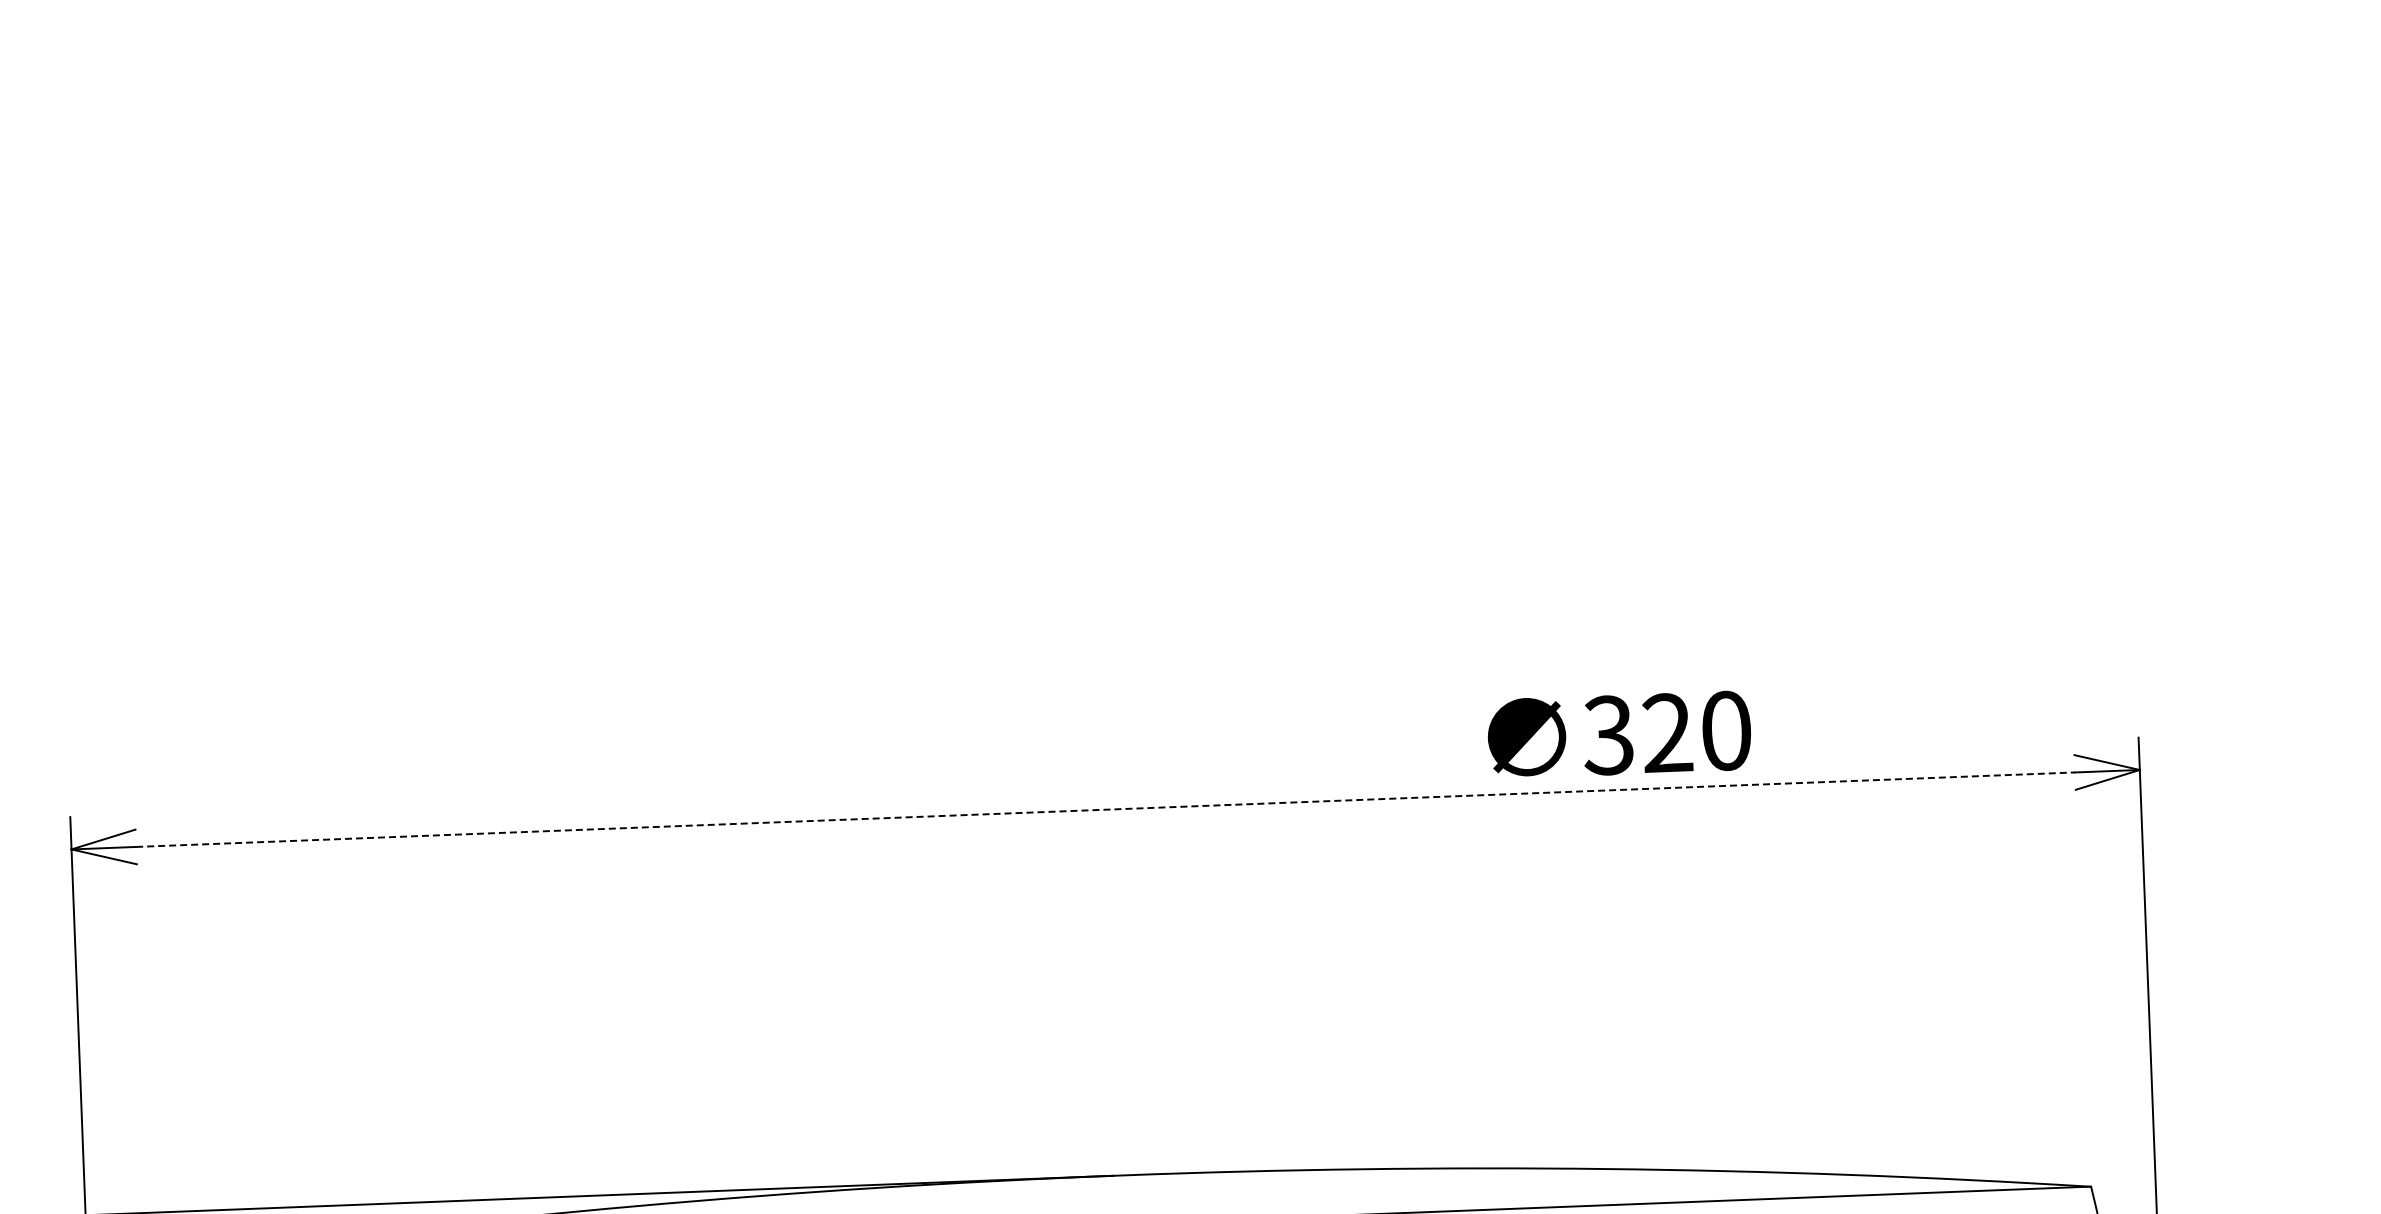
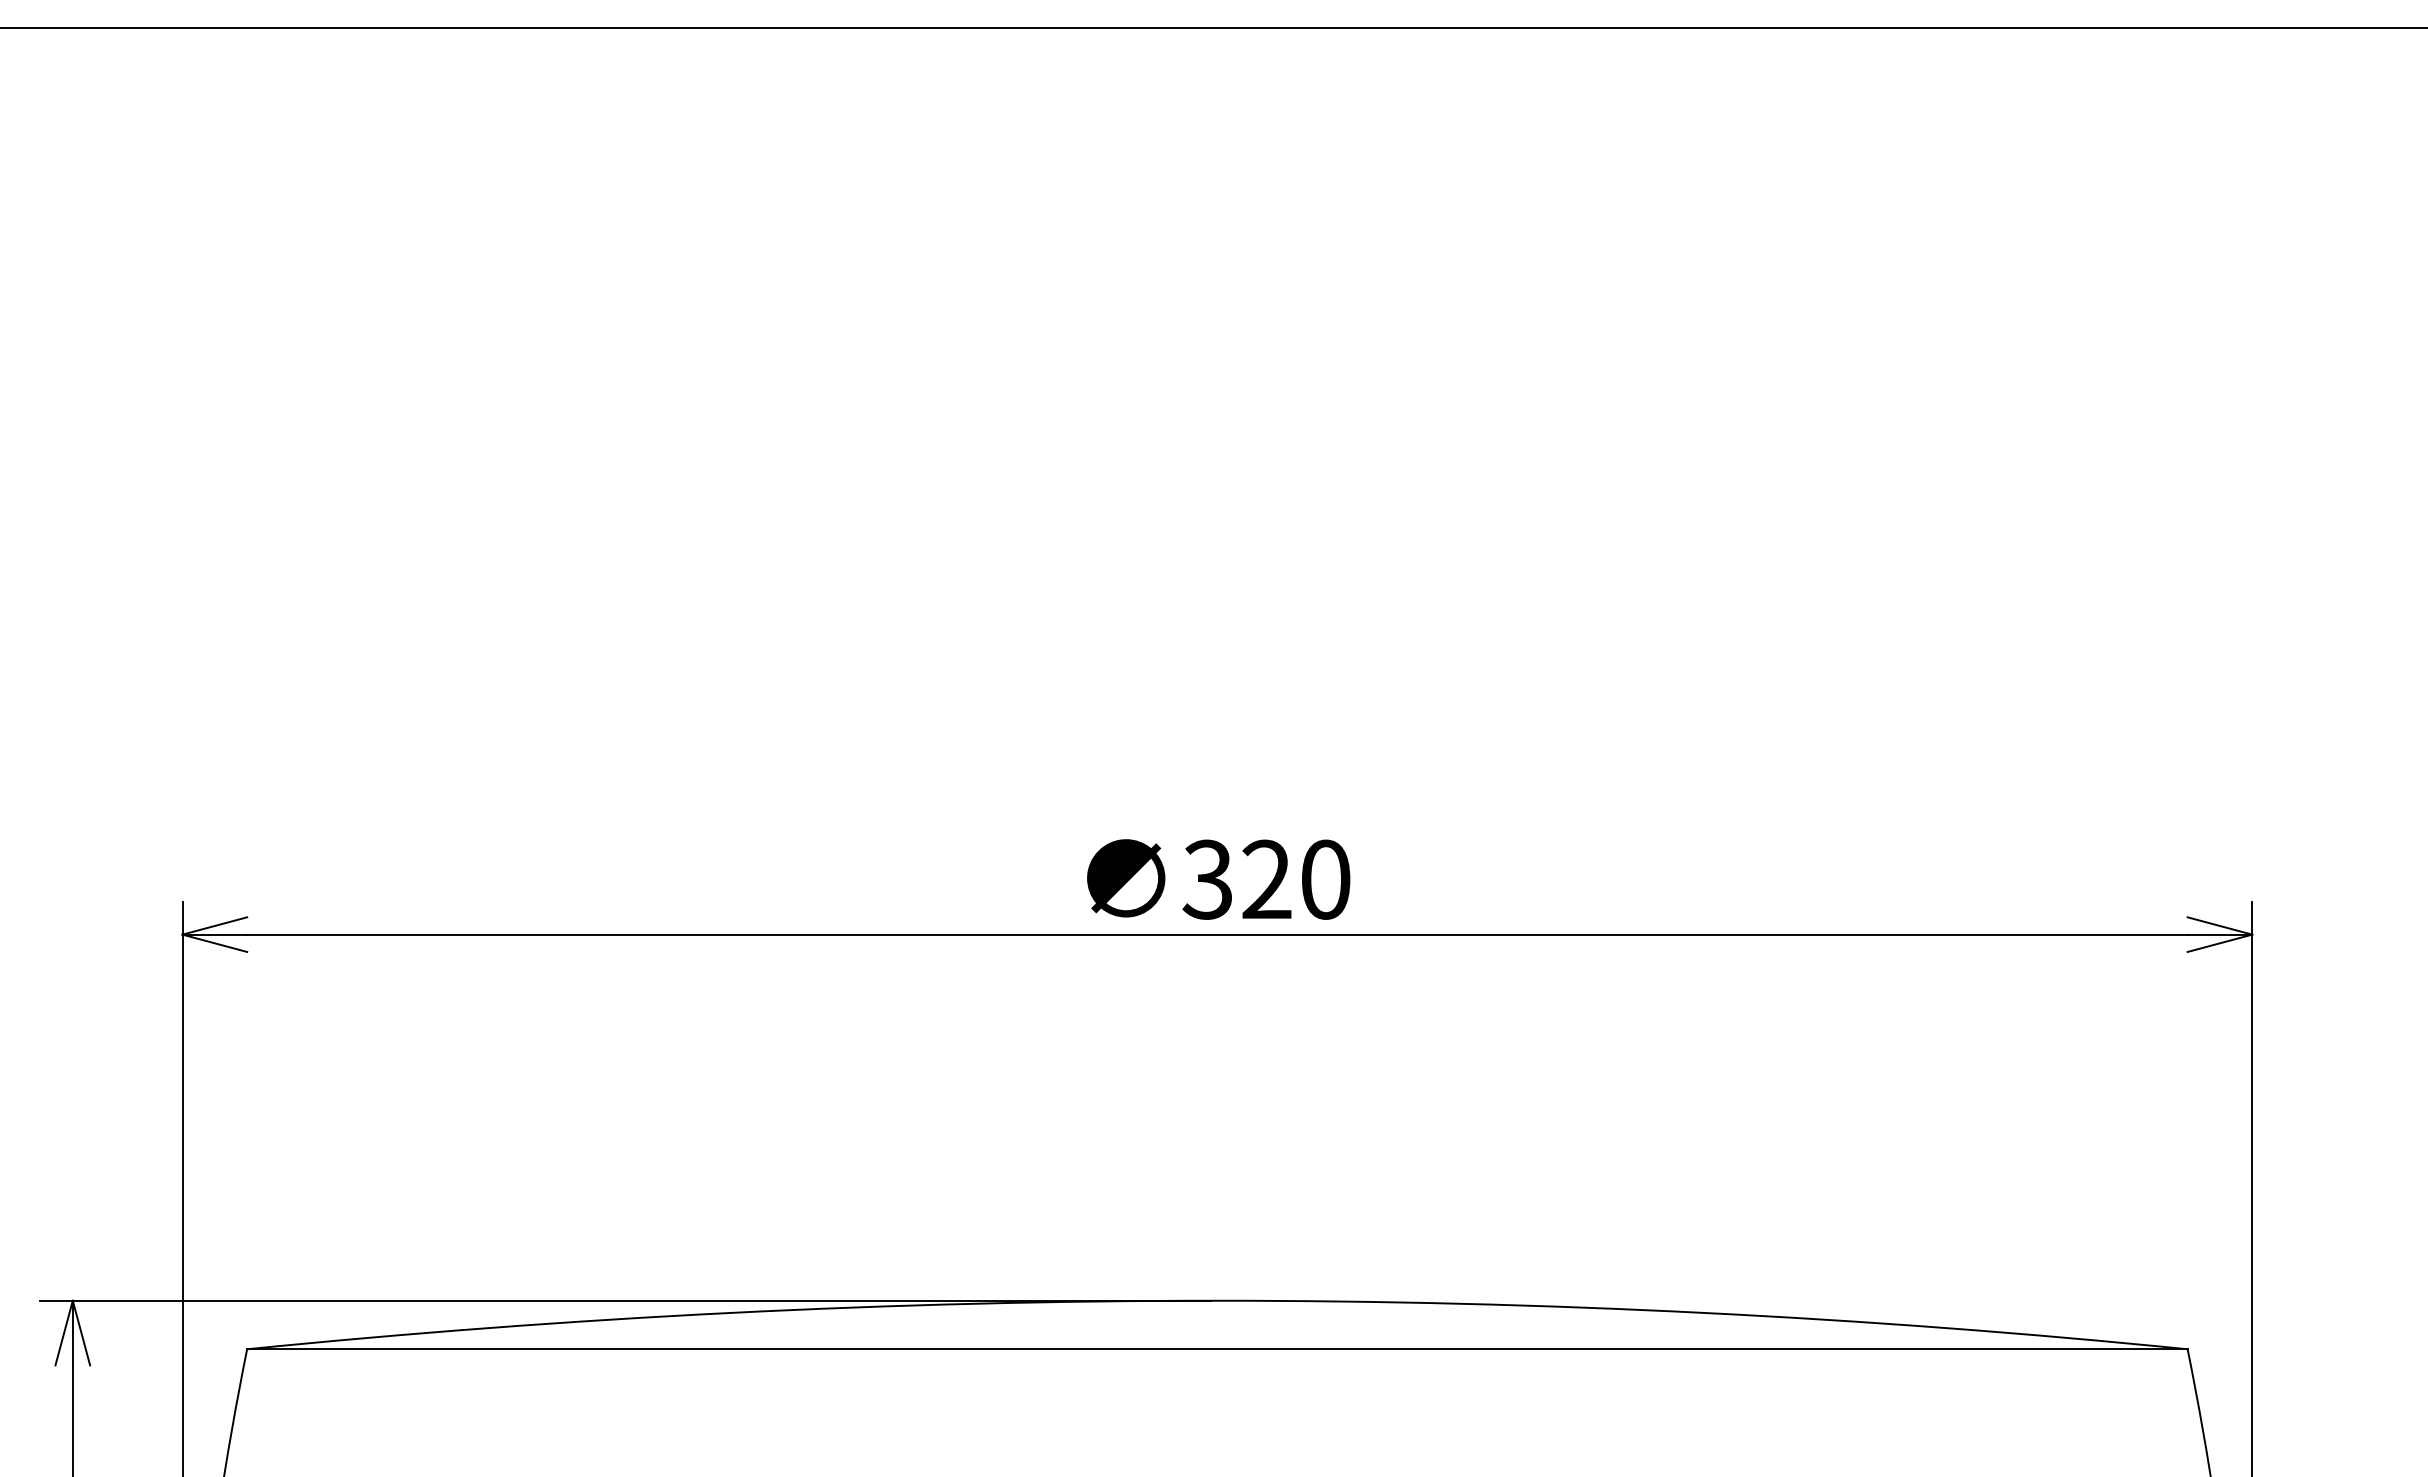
text: (1619, 734) -> (1218, 879), moved
line: (1105, 809) -> (1217, 934), dashed -> solid

